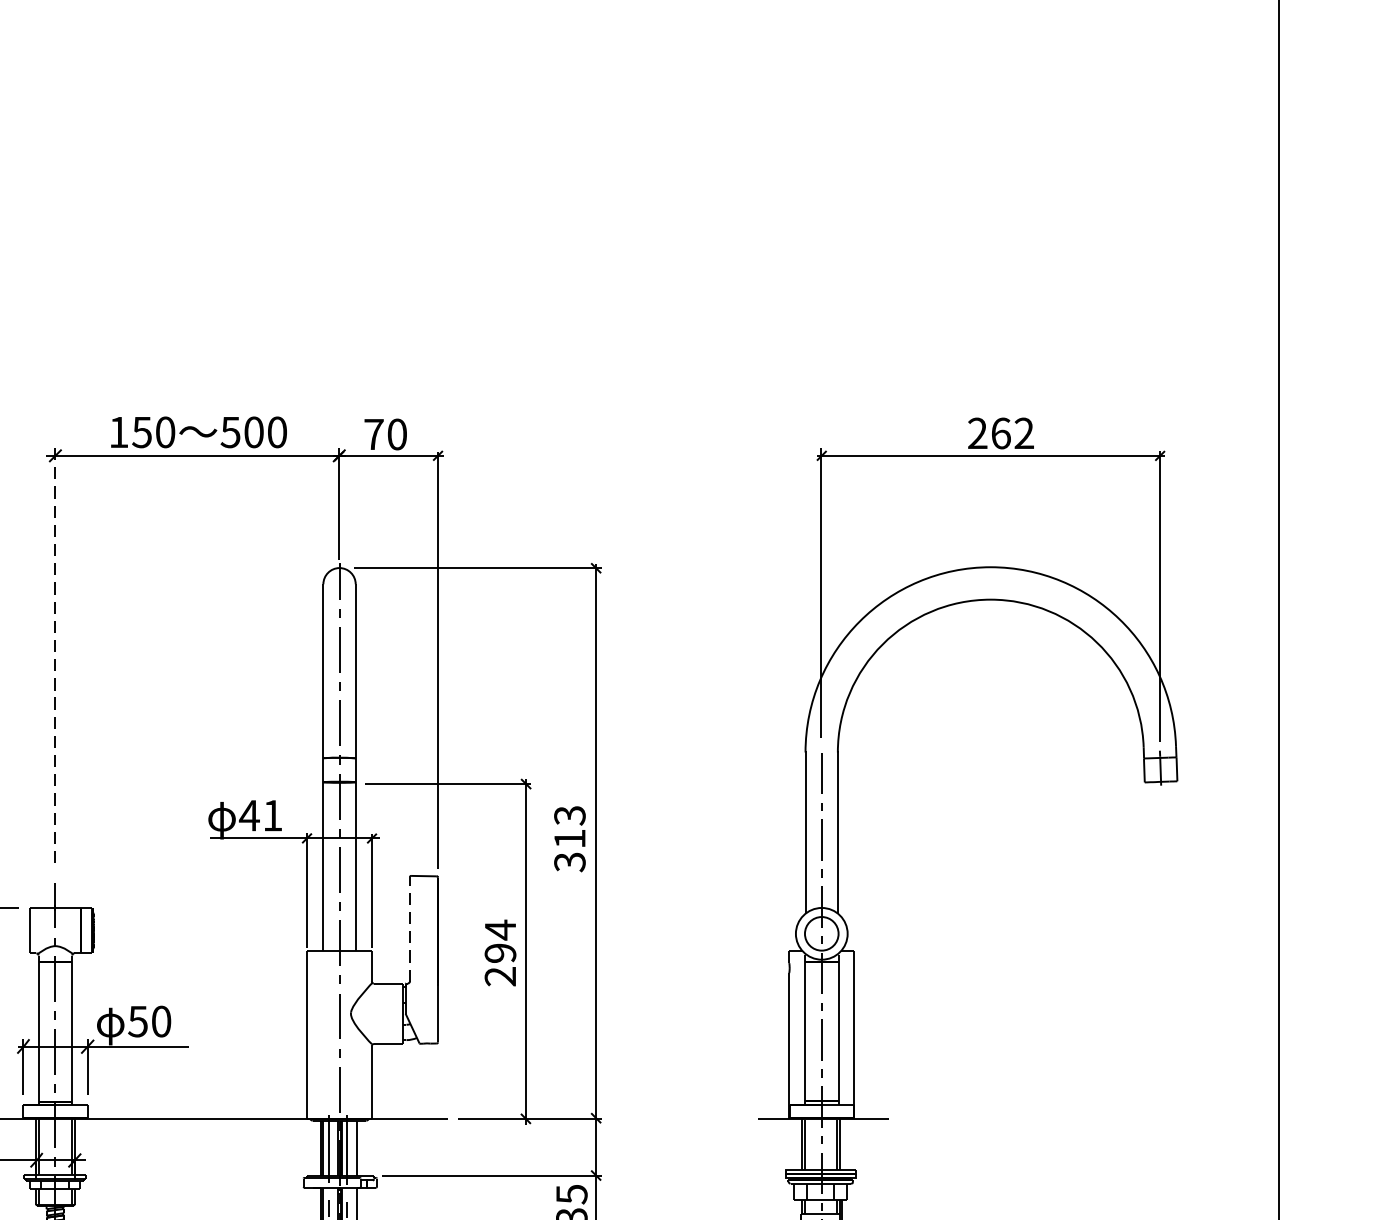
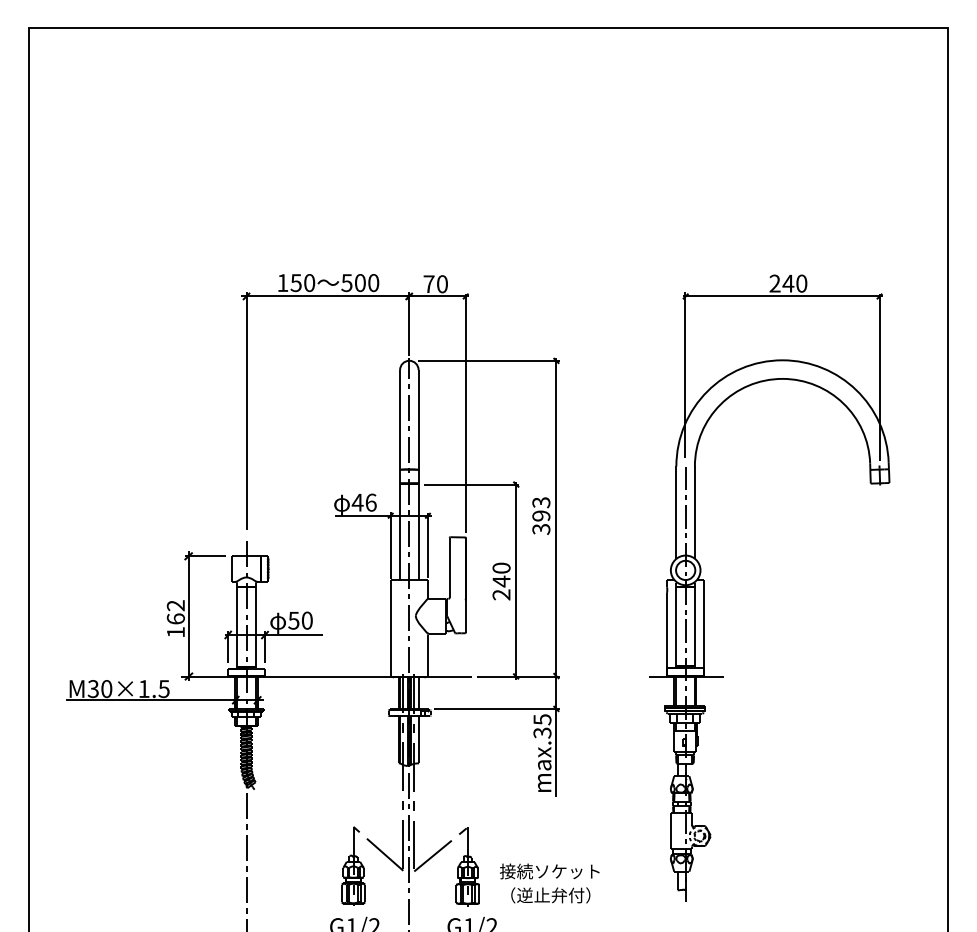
text: (1011, 433) -> (794, 283), 262 -> 240
line: (55, 656) -> (246, 411), dashed -> solid
text: (271, 815) -> (370, 502), 41 -> 46
text: (570, 838) -> (541, 515), 313 -> 393
line: (409, 928) -> (449, 567), dashed -> solid
text: (500, 940) -> (501, 574), 294 -> 240

